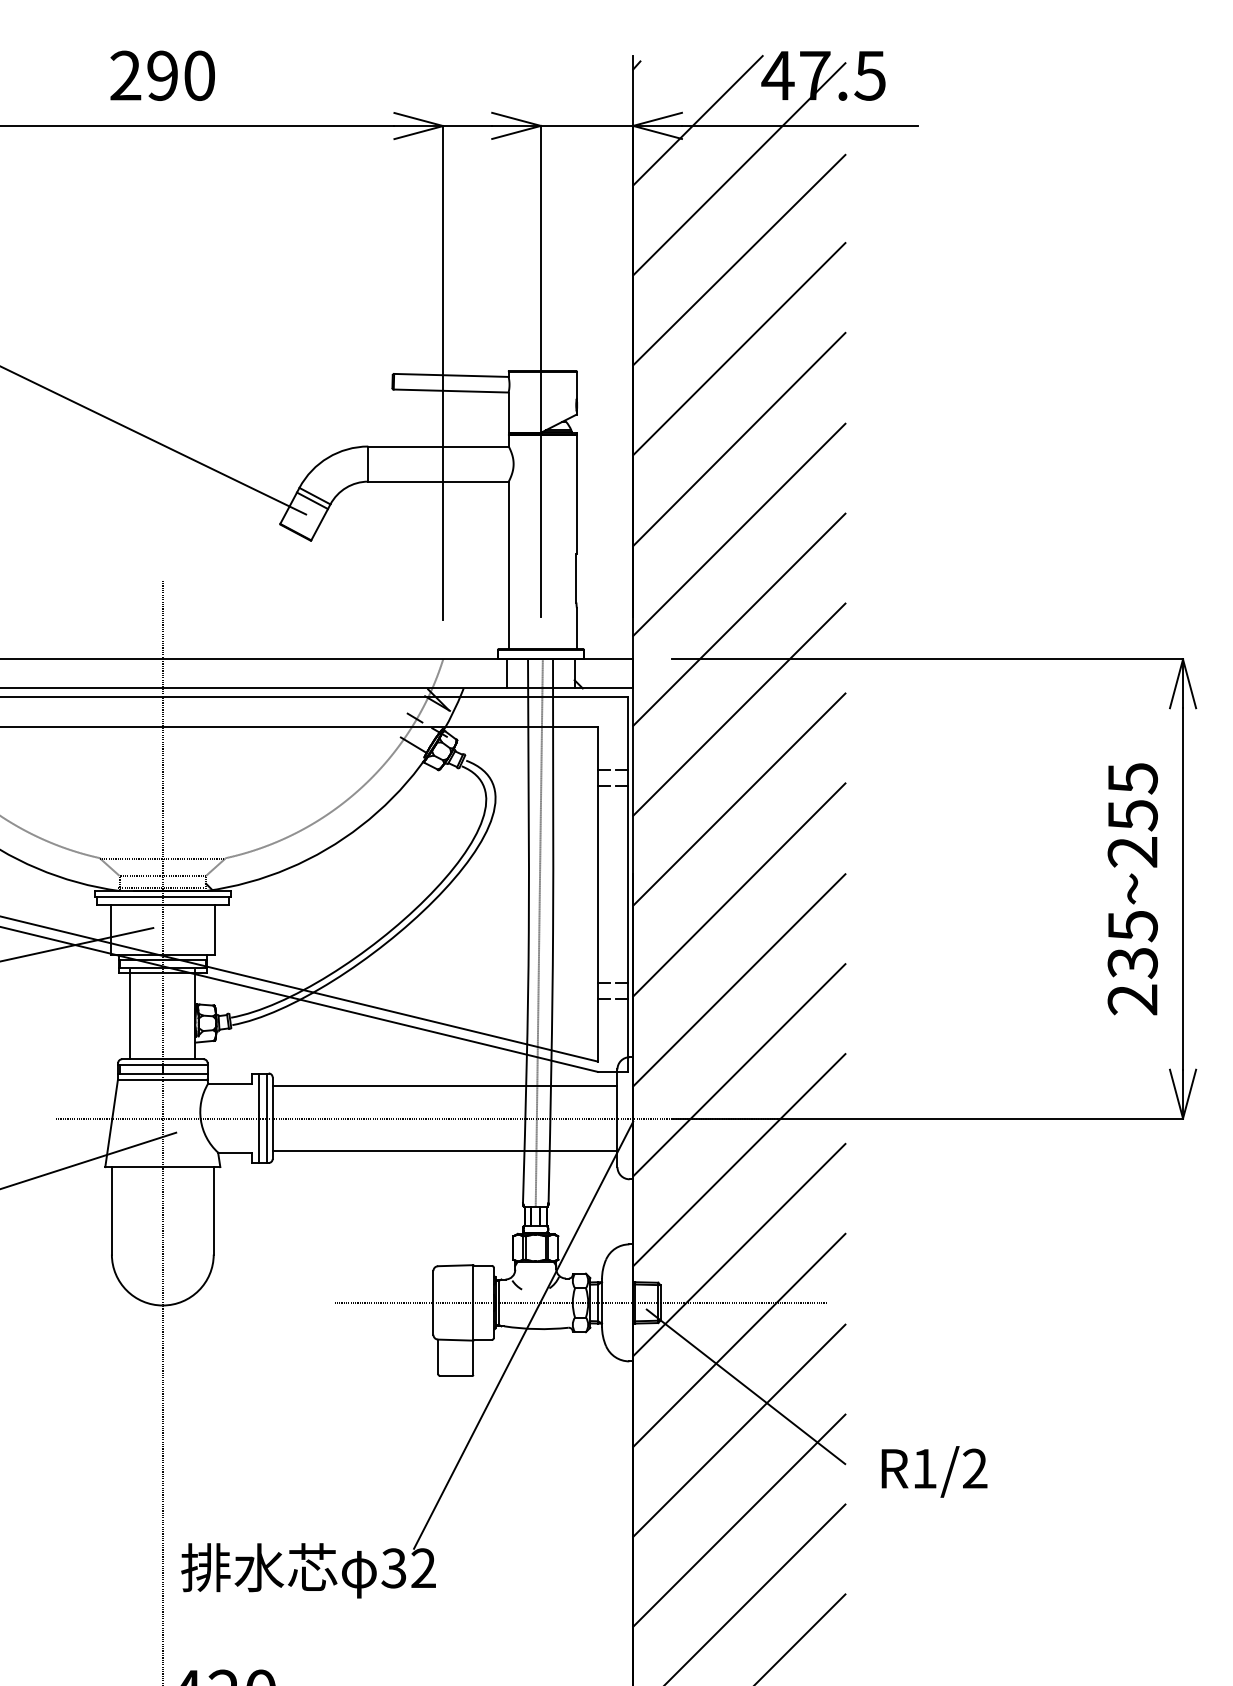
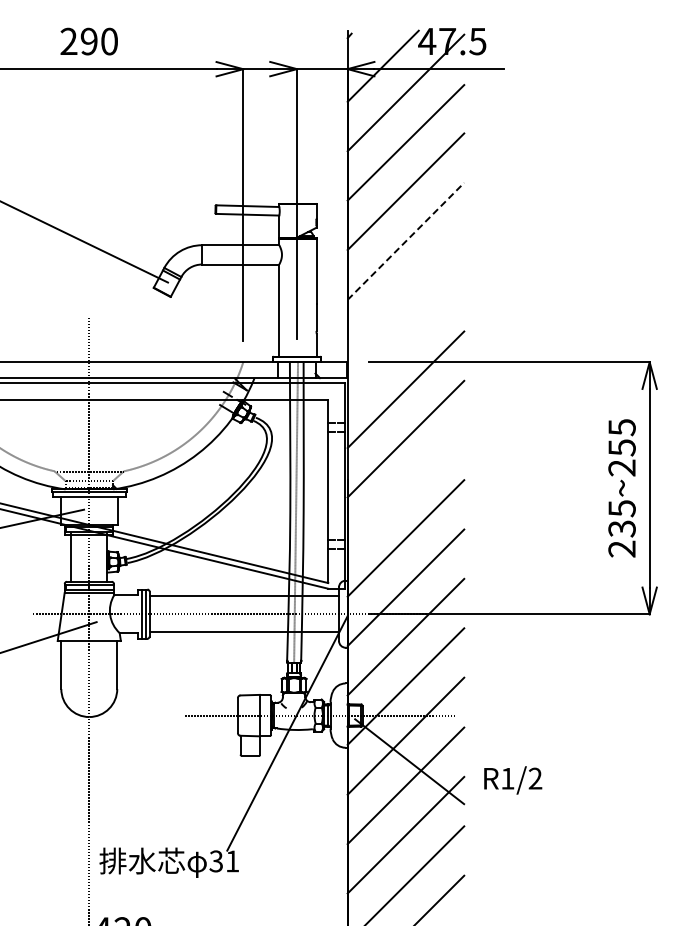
line: (738, 439) -> (405, 241), solid -> dashed
line: (738, 528) -> (405, 290), removed
line: (738, 619) -> (405, 340), removed
line: (738, 889) -> (405, 488), removed
text: (935, 1472) -> (513, 780), moved
text: (423, 1568) -> (232, 861), 32 -> 31

